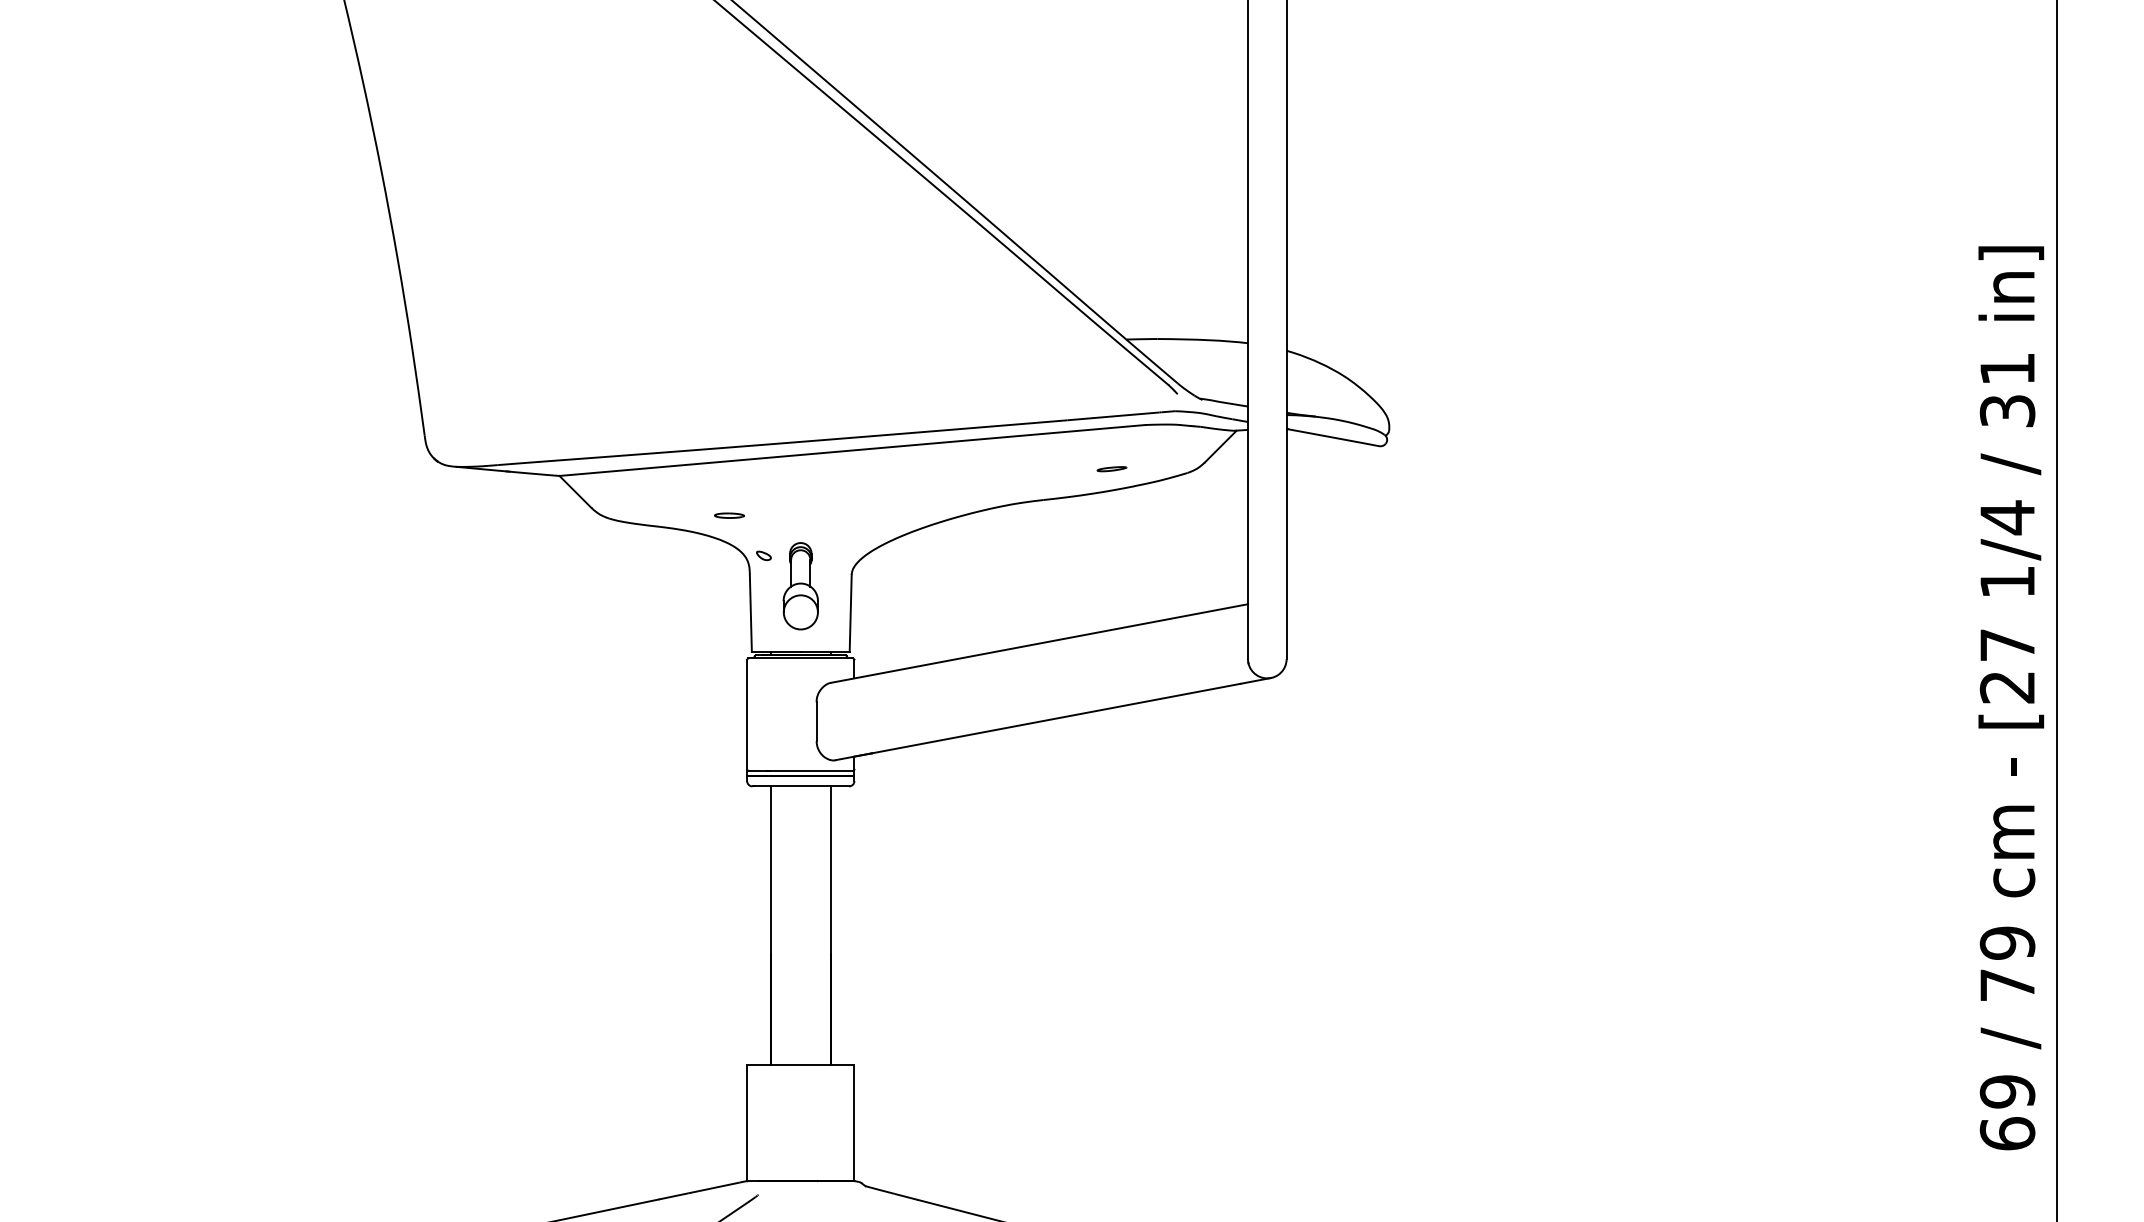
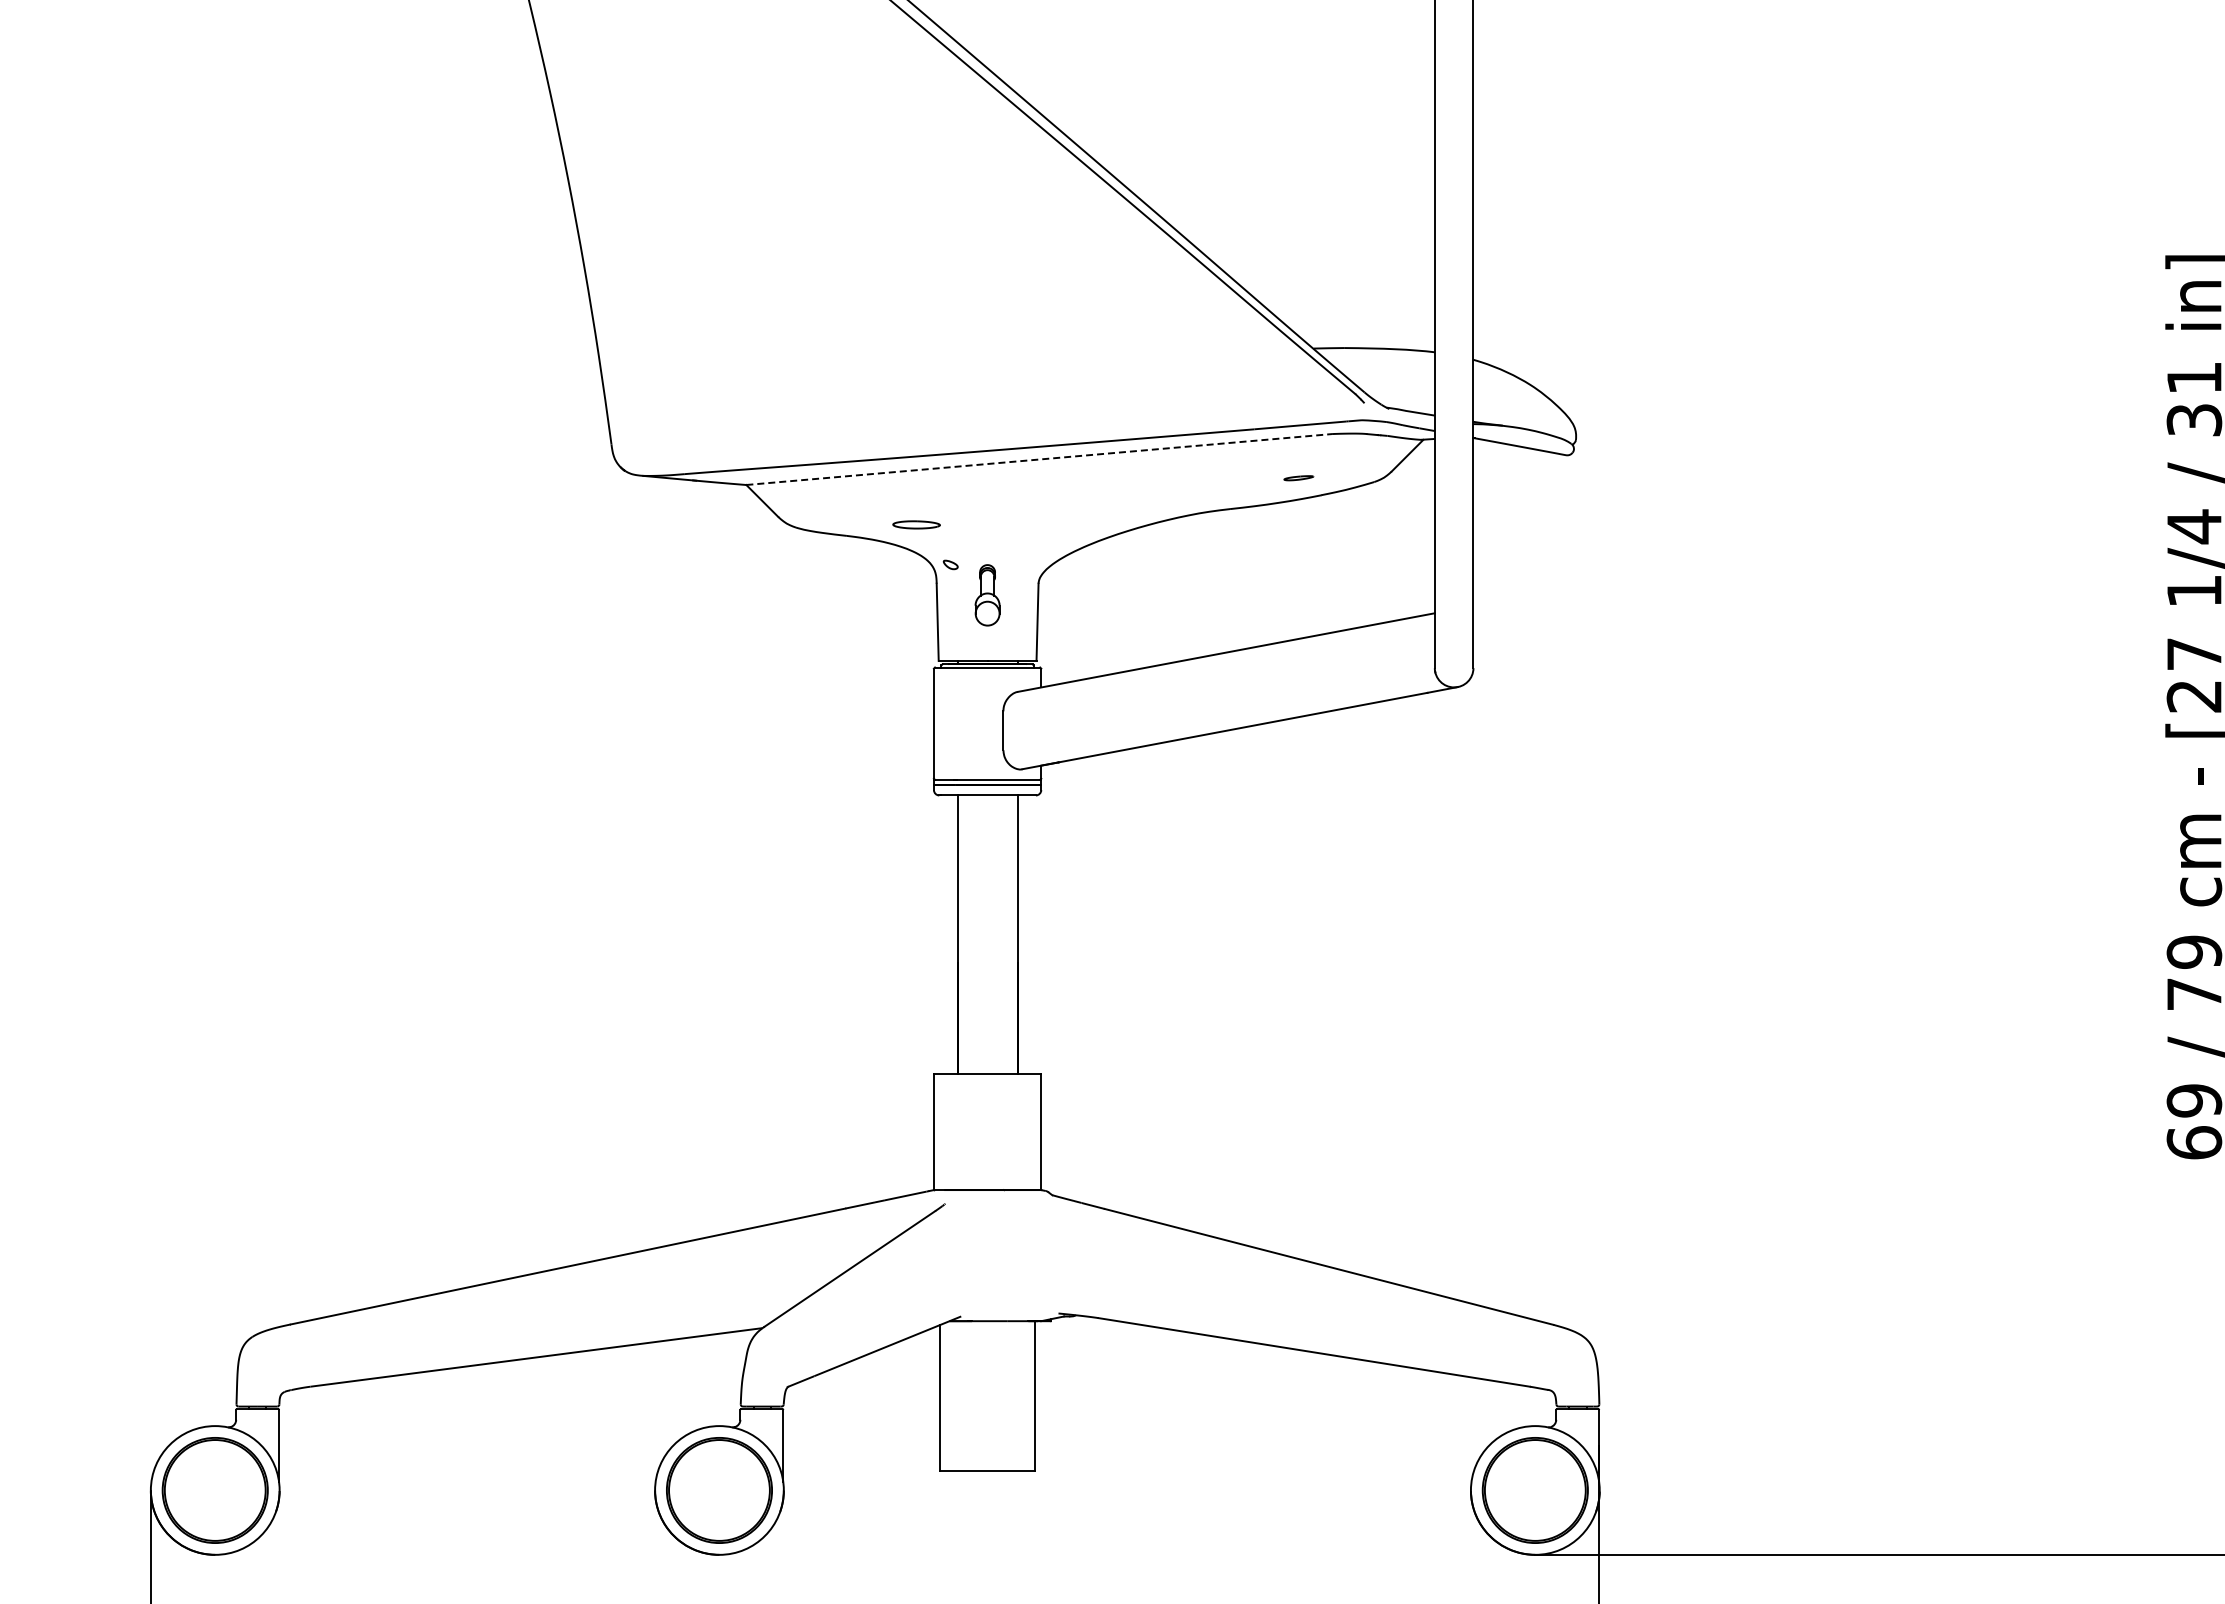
line: (852, 450) -> (1039, 459), solid -> dashed
part: (728, 515) -> (915, 524), size x1.6
part: (800, 586) -> (987, 595), size x0.7

